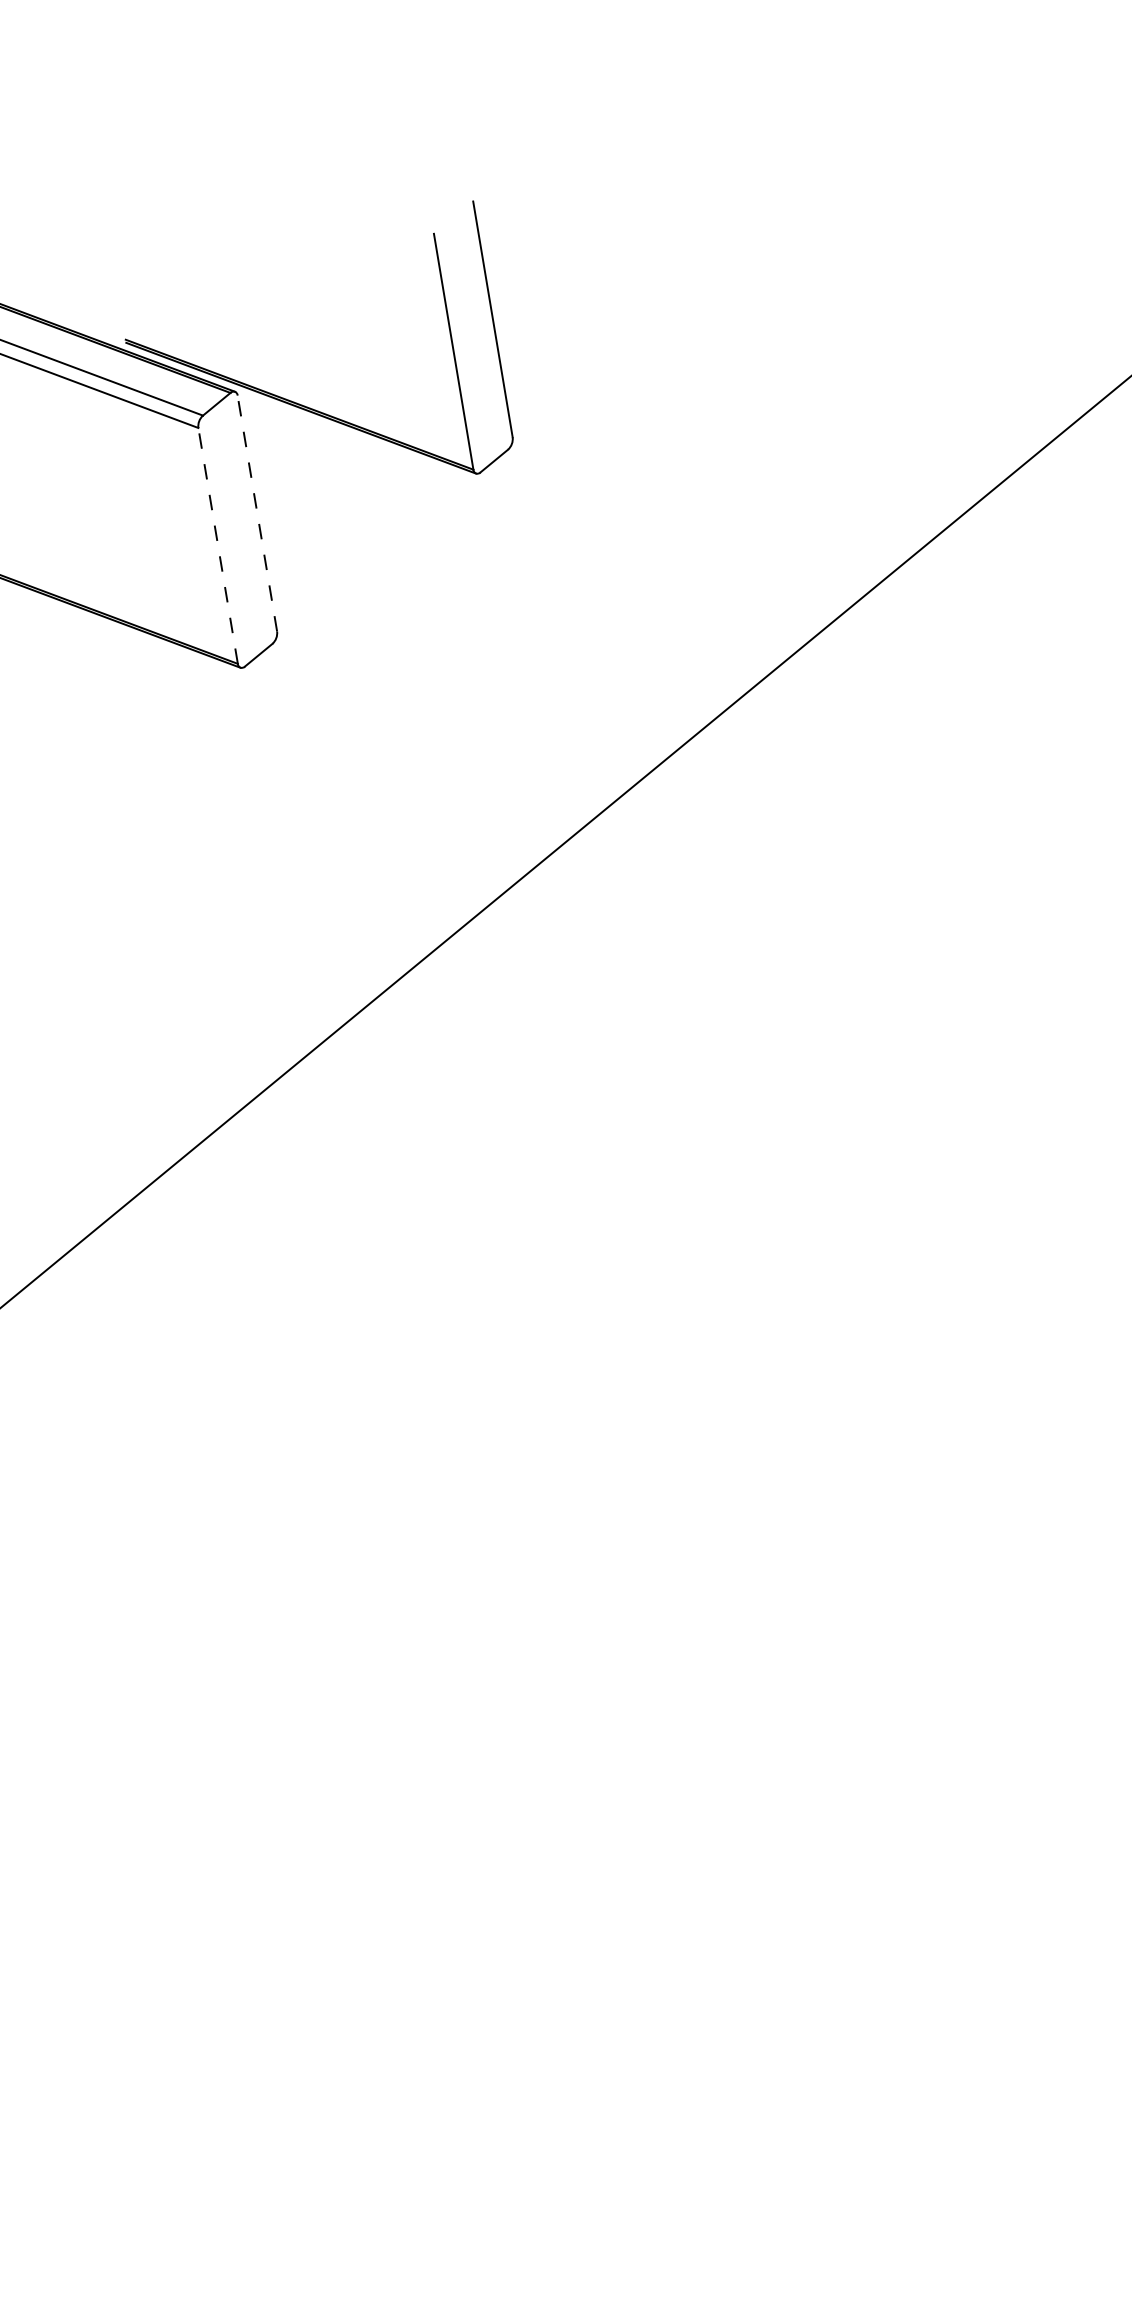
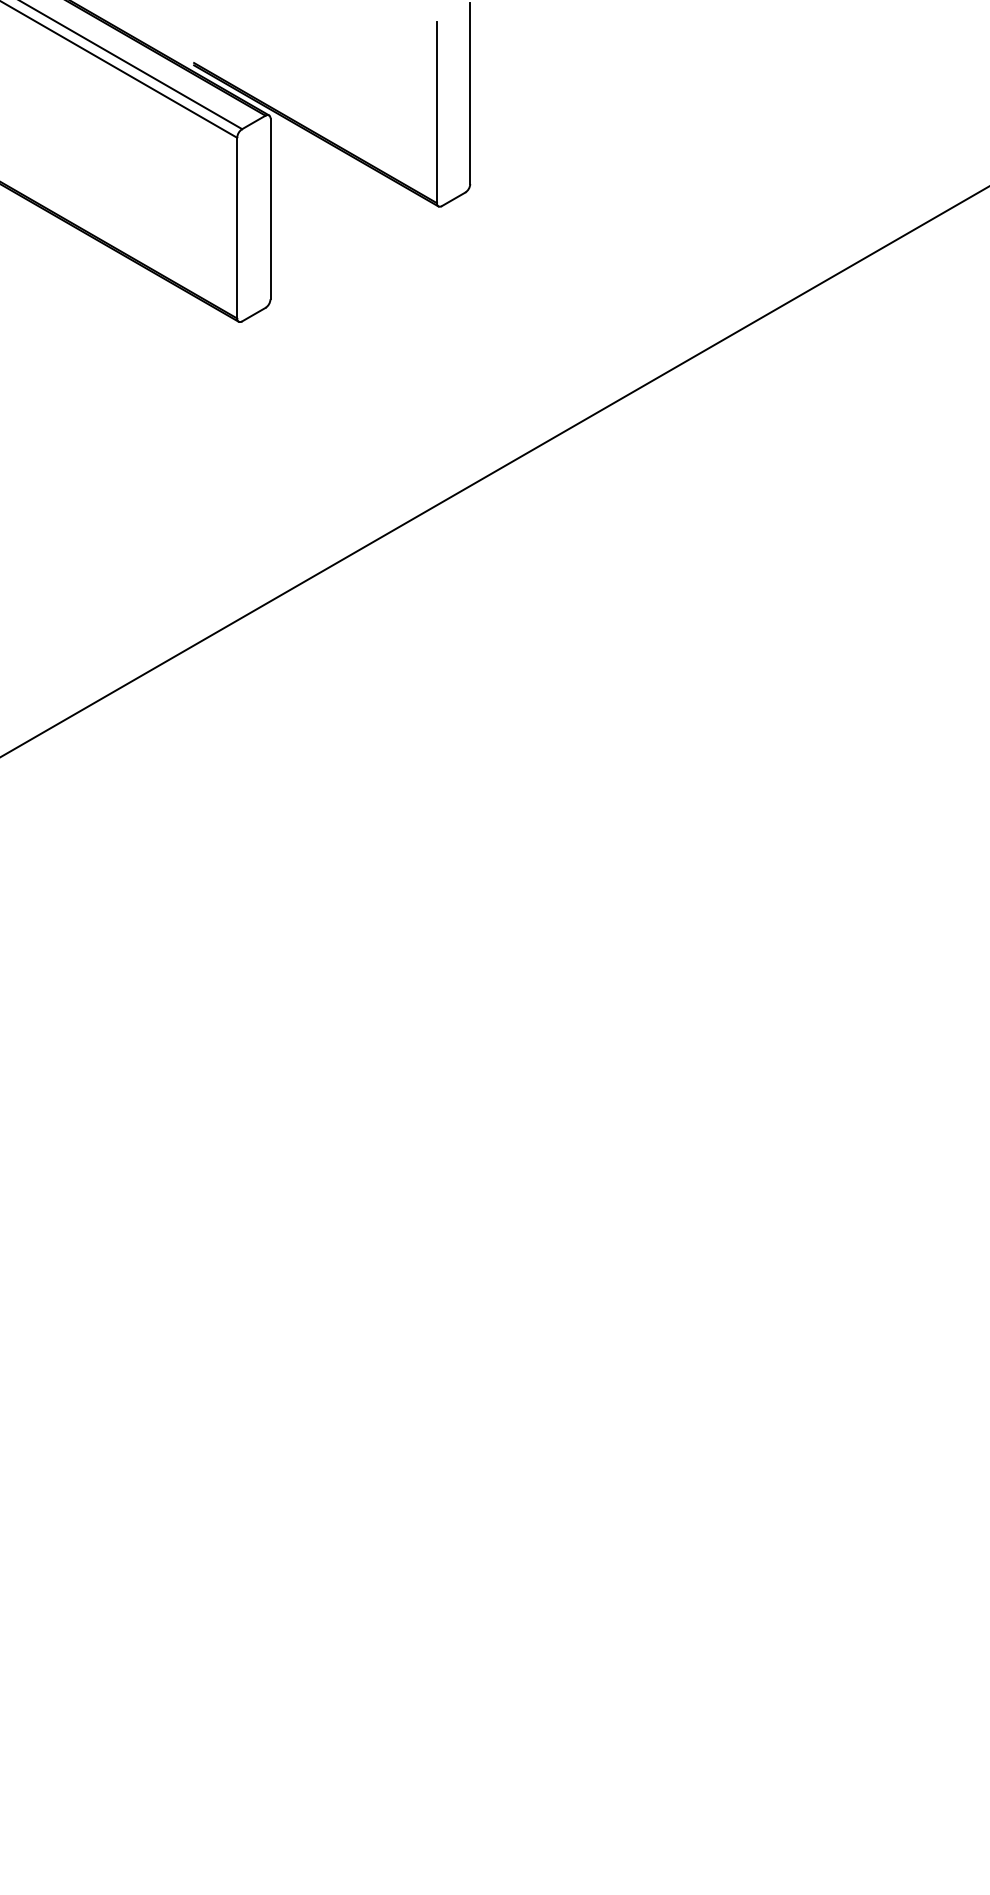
line: (257, 512) -> (270, 208), dashed -> solid
line: (218, 544) -> (237, 227), dashed -> solid

